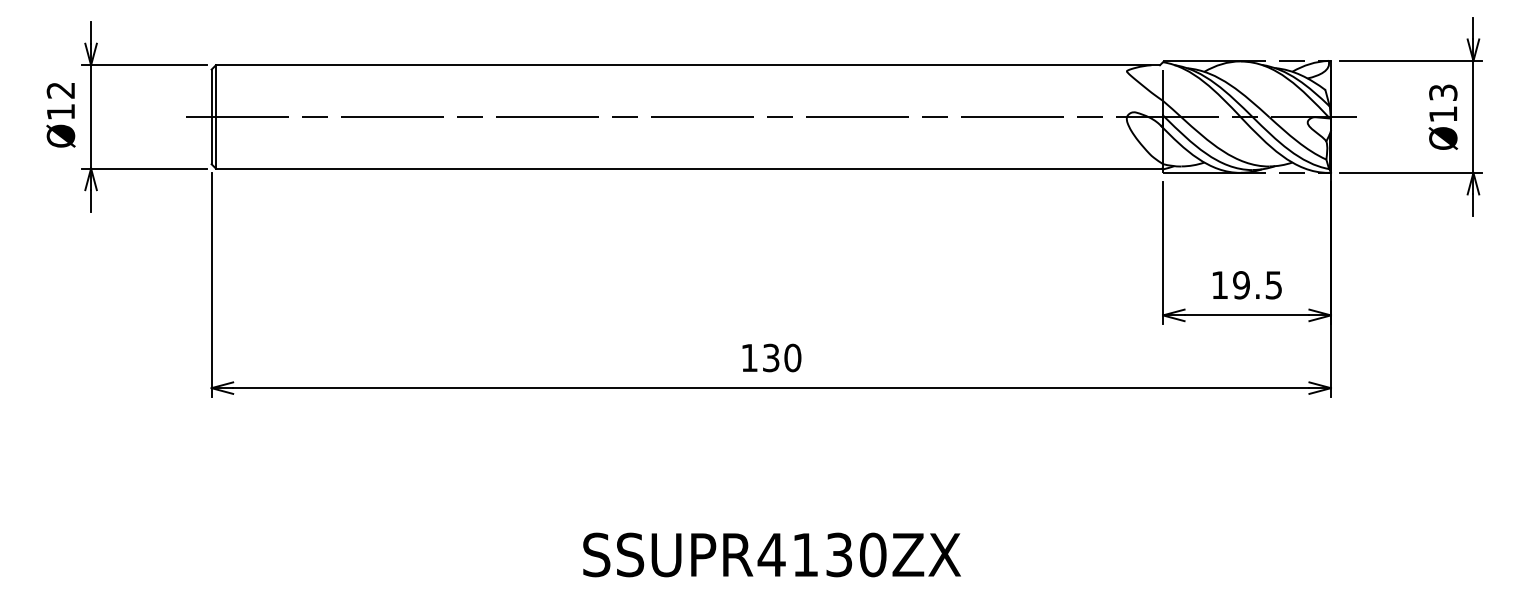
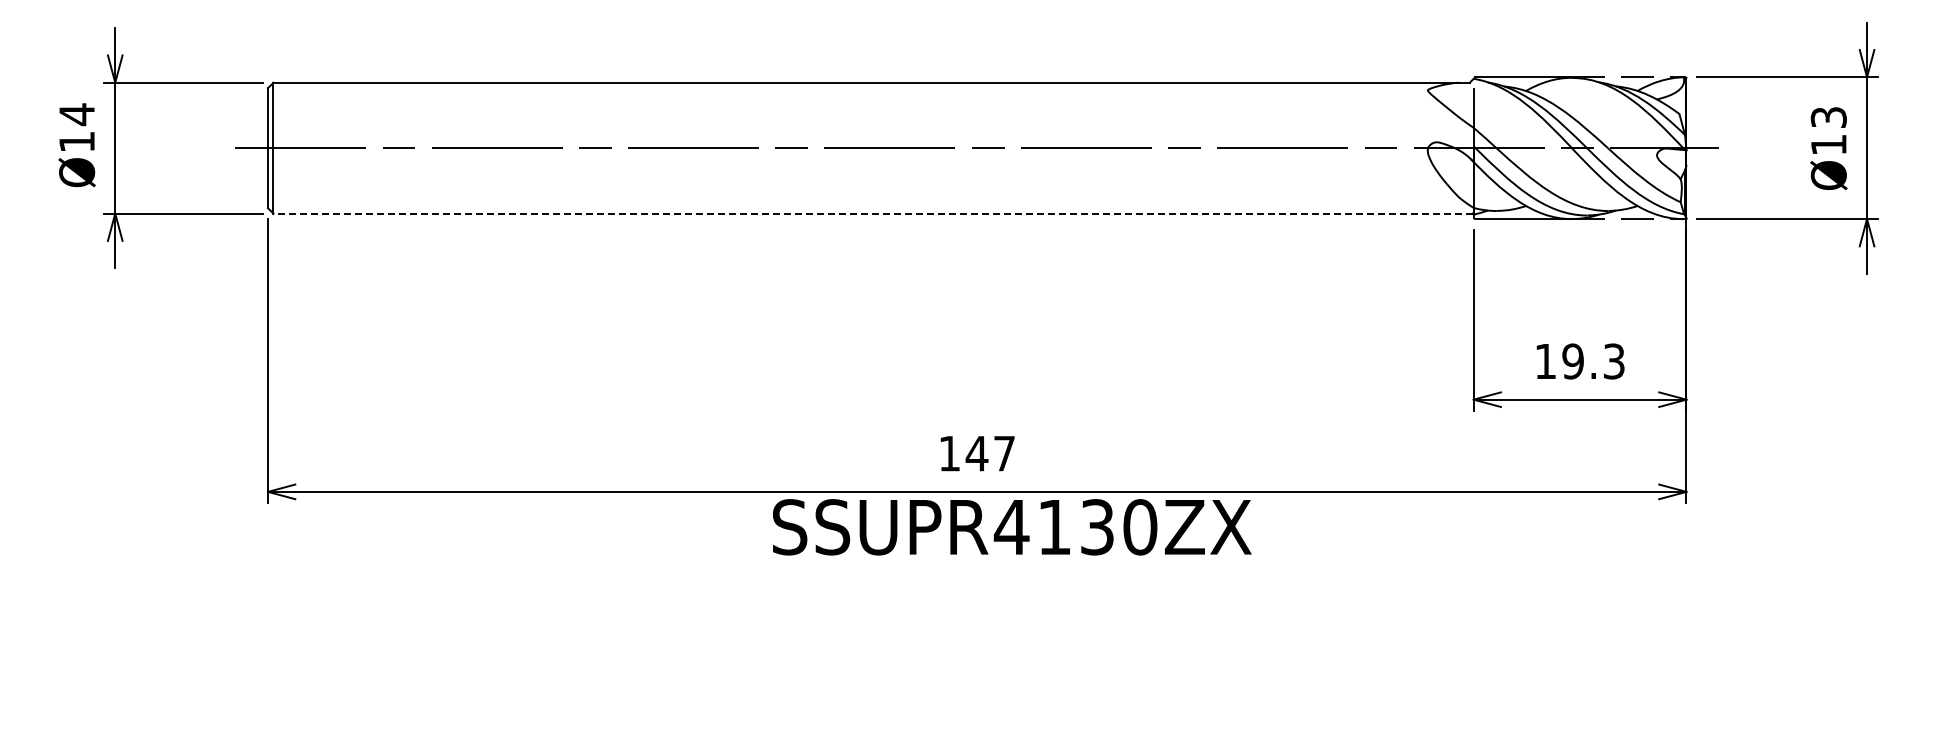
text: (60, 90) -> (76, 114), Ø12 -> Ø14
line: (689, 168) -> (873, 213), solid -> dashed
text: (1274, 284) -> (1614, 360), 19.5 -> 19.3
text: (781, 357) -> (990, 453), 130 -> 147
text: (771, 555) -> (1011, 527), moved

